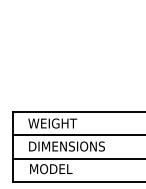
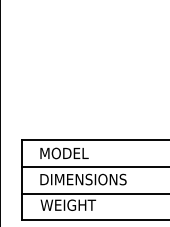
text: (52, 123) -> (66, 153), WEIGHT -> MODEL
text: (53, 168) -> (68, 204), MODEL -> WEIGHT

